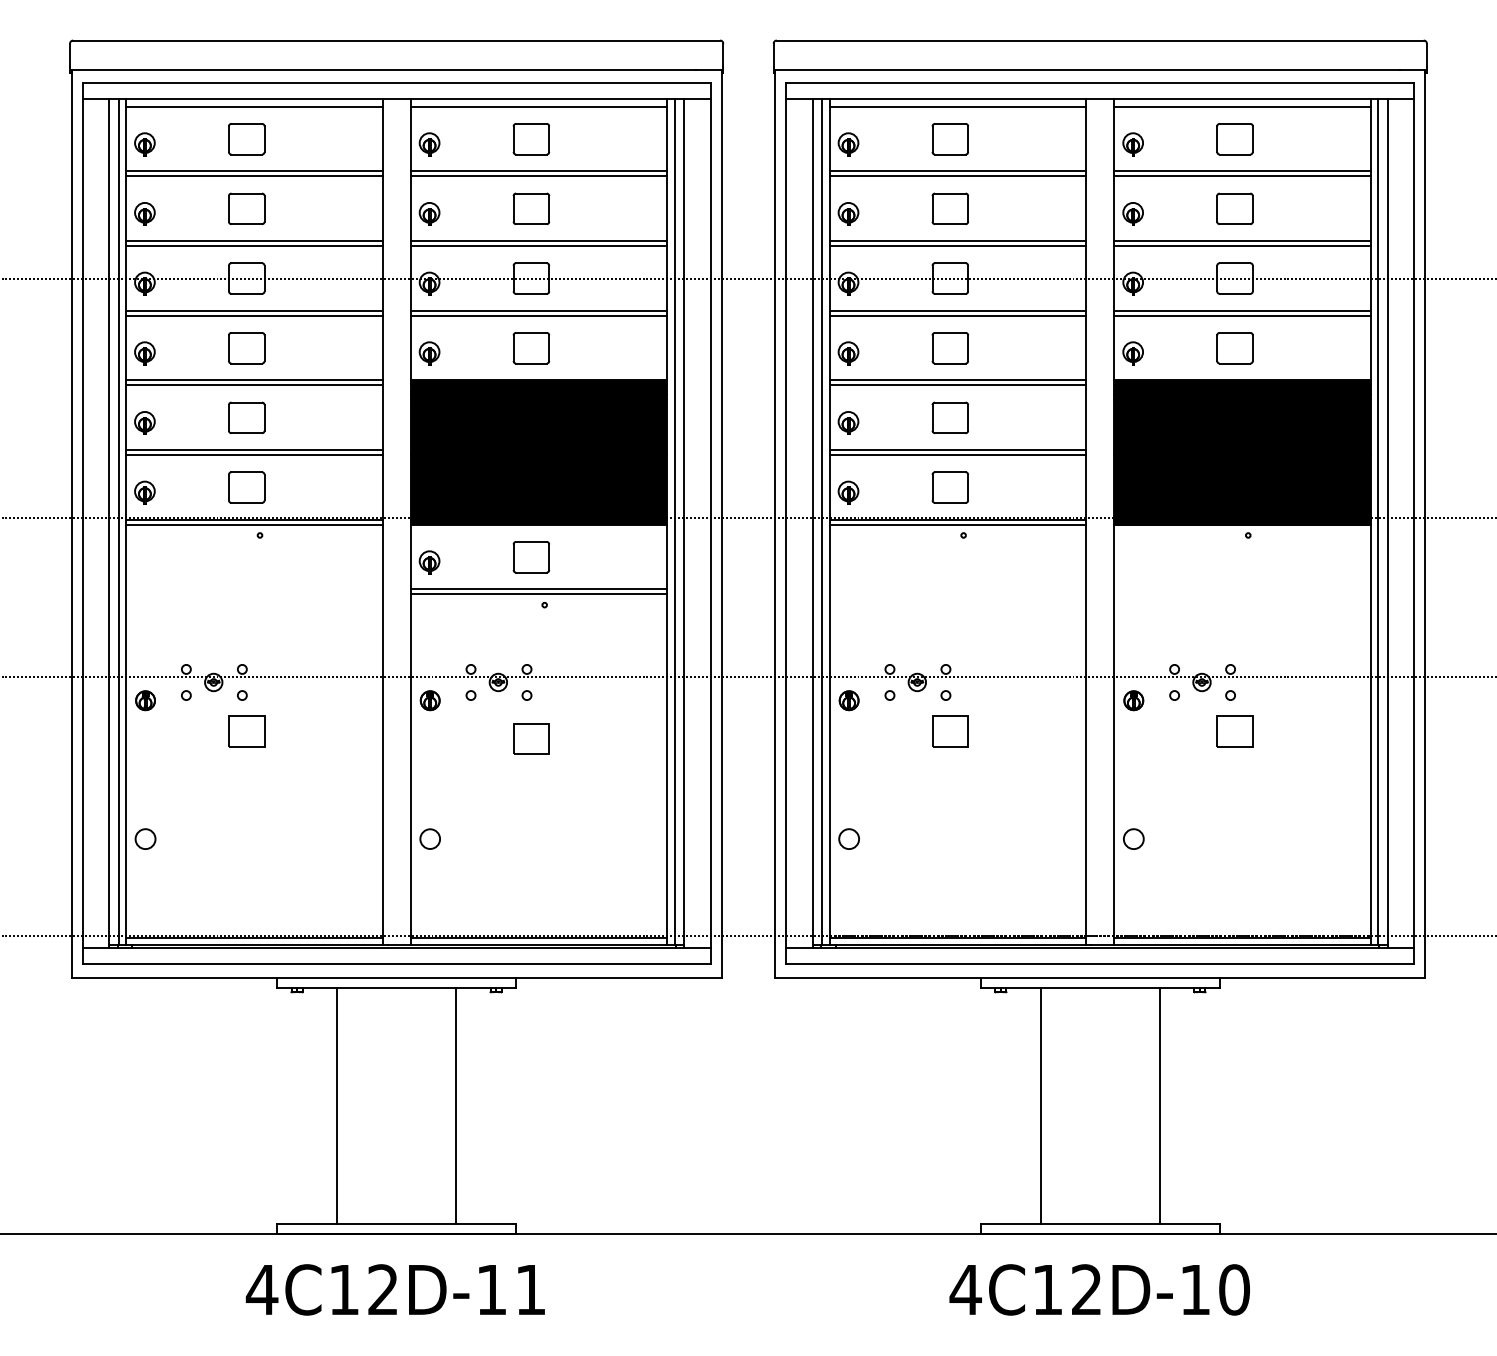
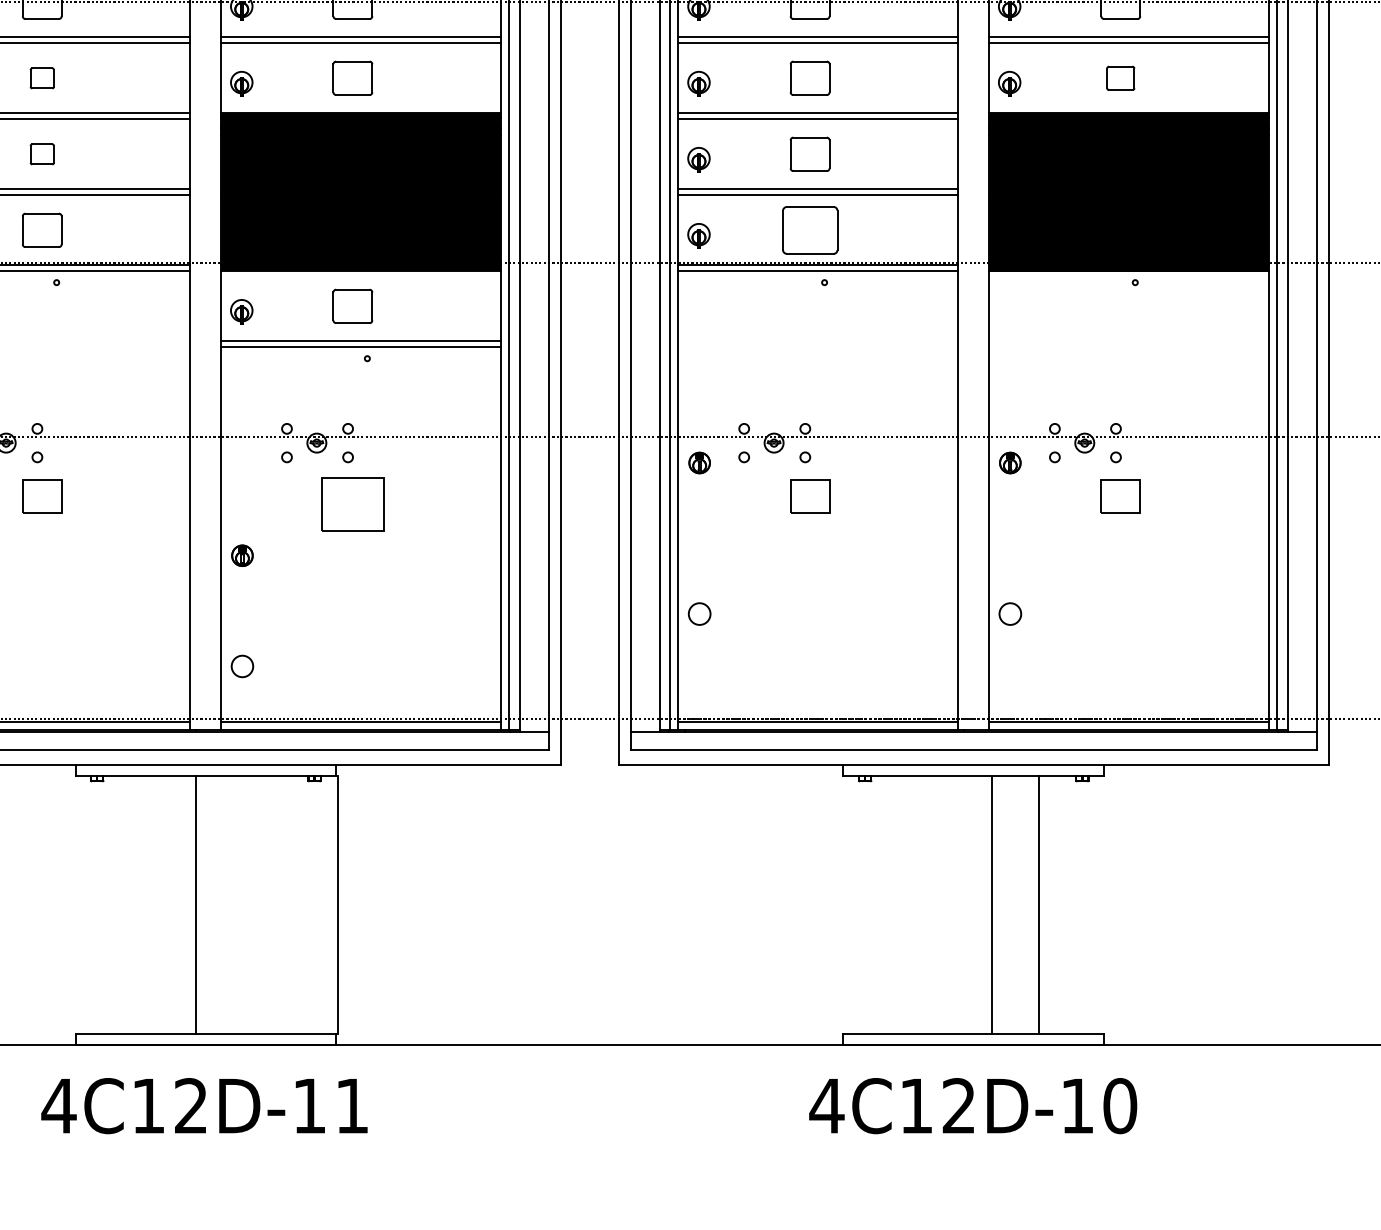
part: (246, 348) -> (41, 78), size x0.6
part: (1234, 348) -> (1120, 78), size x0.7
part: (246, 417) -> (41, 153), size x0.6
part: (949, 487) -> (809, 230), size x1.4
part: (429, 700) -> (241, 555), moved
part: (531, 738) -> (352, 504), size x1.6
circle: (429, 838) -> (241, 665), moved
line: (336, 1105) -> (195, 904), moved
line: (456, 1105) -> (337, 904), moved
line: (1040, 1105) -> (991, 904), moved

